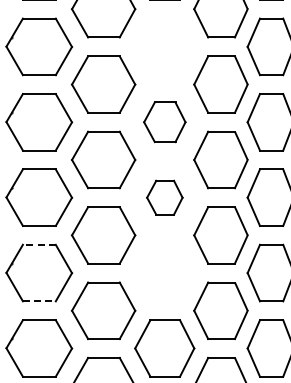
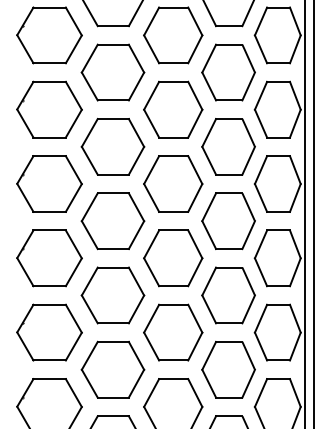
part: (165, 46) -> (173, 109), added
part: (165, 121) -> (173, 183), size x1.43
part: (165, 197) -> (173, 258), size x1.67
line: (39, 244) -> (49, 304), dashed -> solid
part: (165, 272) -> (173, 332), added
line: (40, 301) -> (50, 360), dashed -> solid

